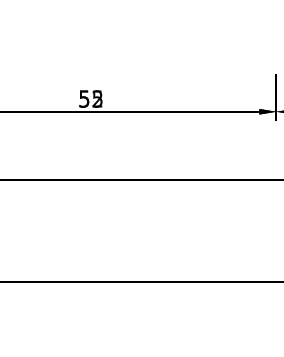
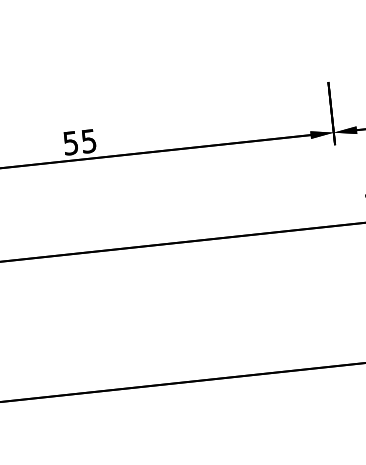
text: (97, 98) -> (88, 140), 52 -> 55

